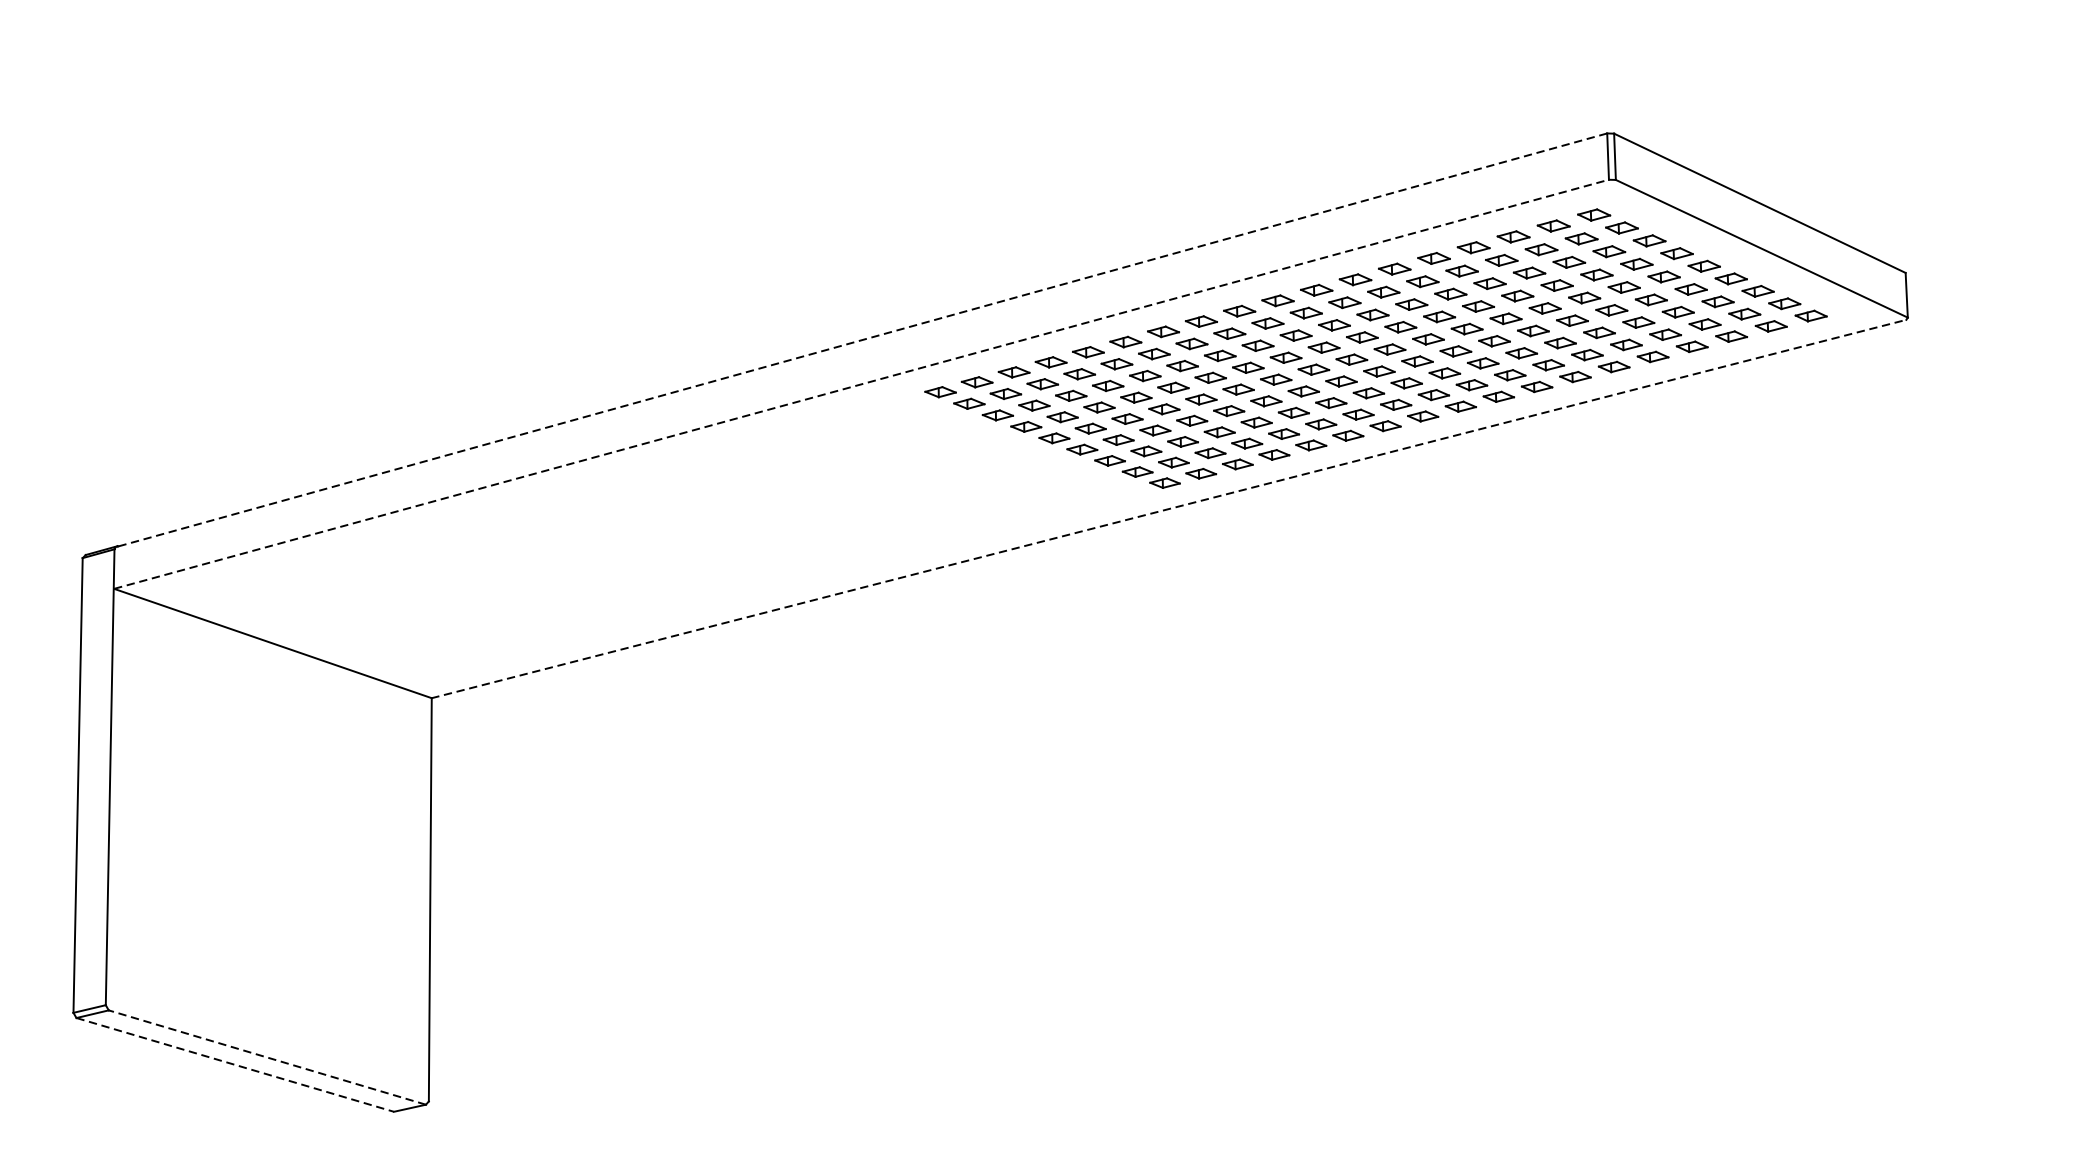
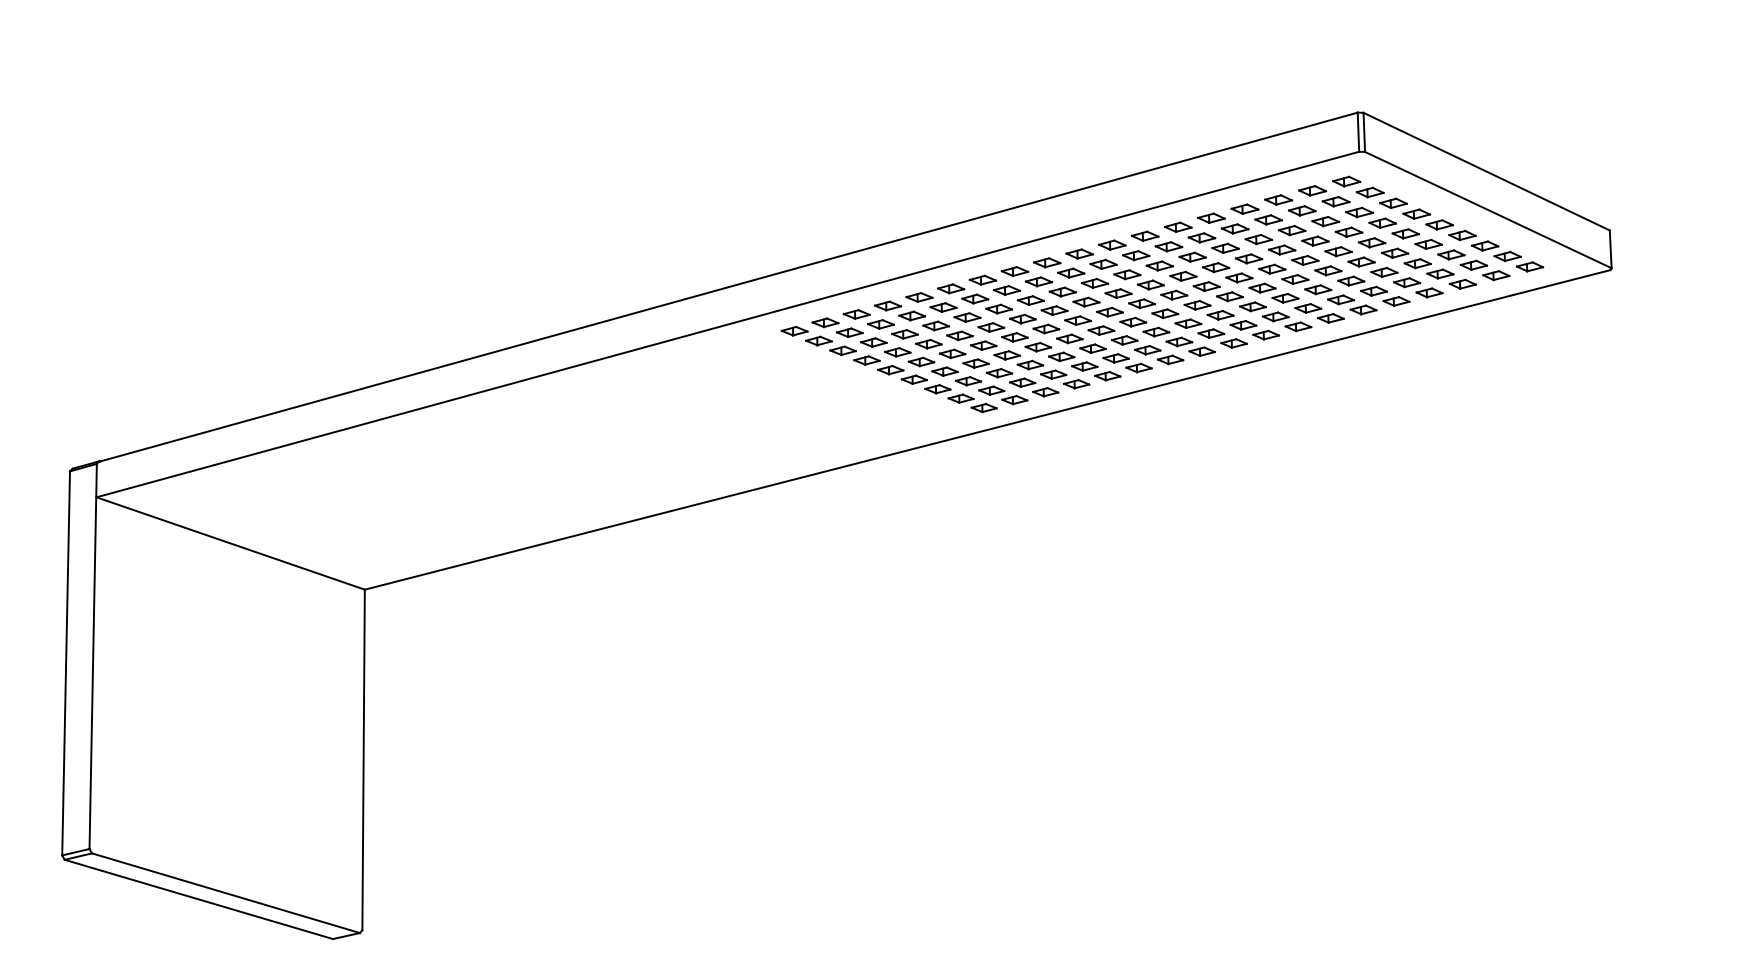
line: (861, 340) -> (727, 287), dashed -> solid
line: (861, 384) -> (727, 324), dashed -> solid
line: (1168, 508) -> (987, 429), dashed -> solid
line: (267, 1057) -> (226, 893), dashed -> solid
line: (234, 1064) -> (198, 899), dashed -> solid

